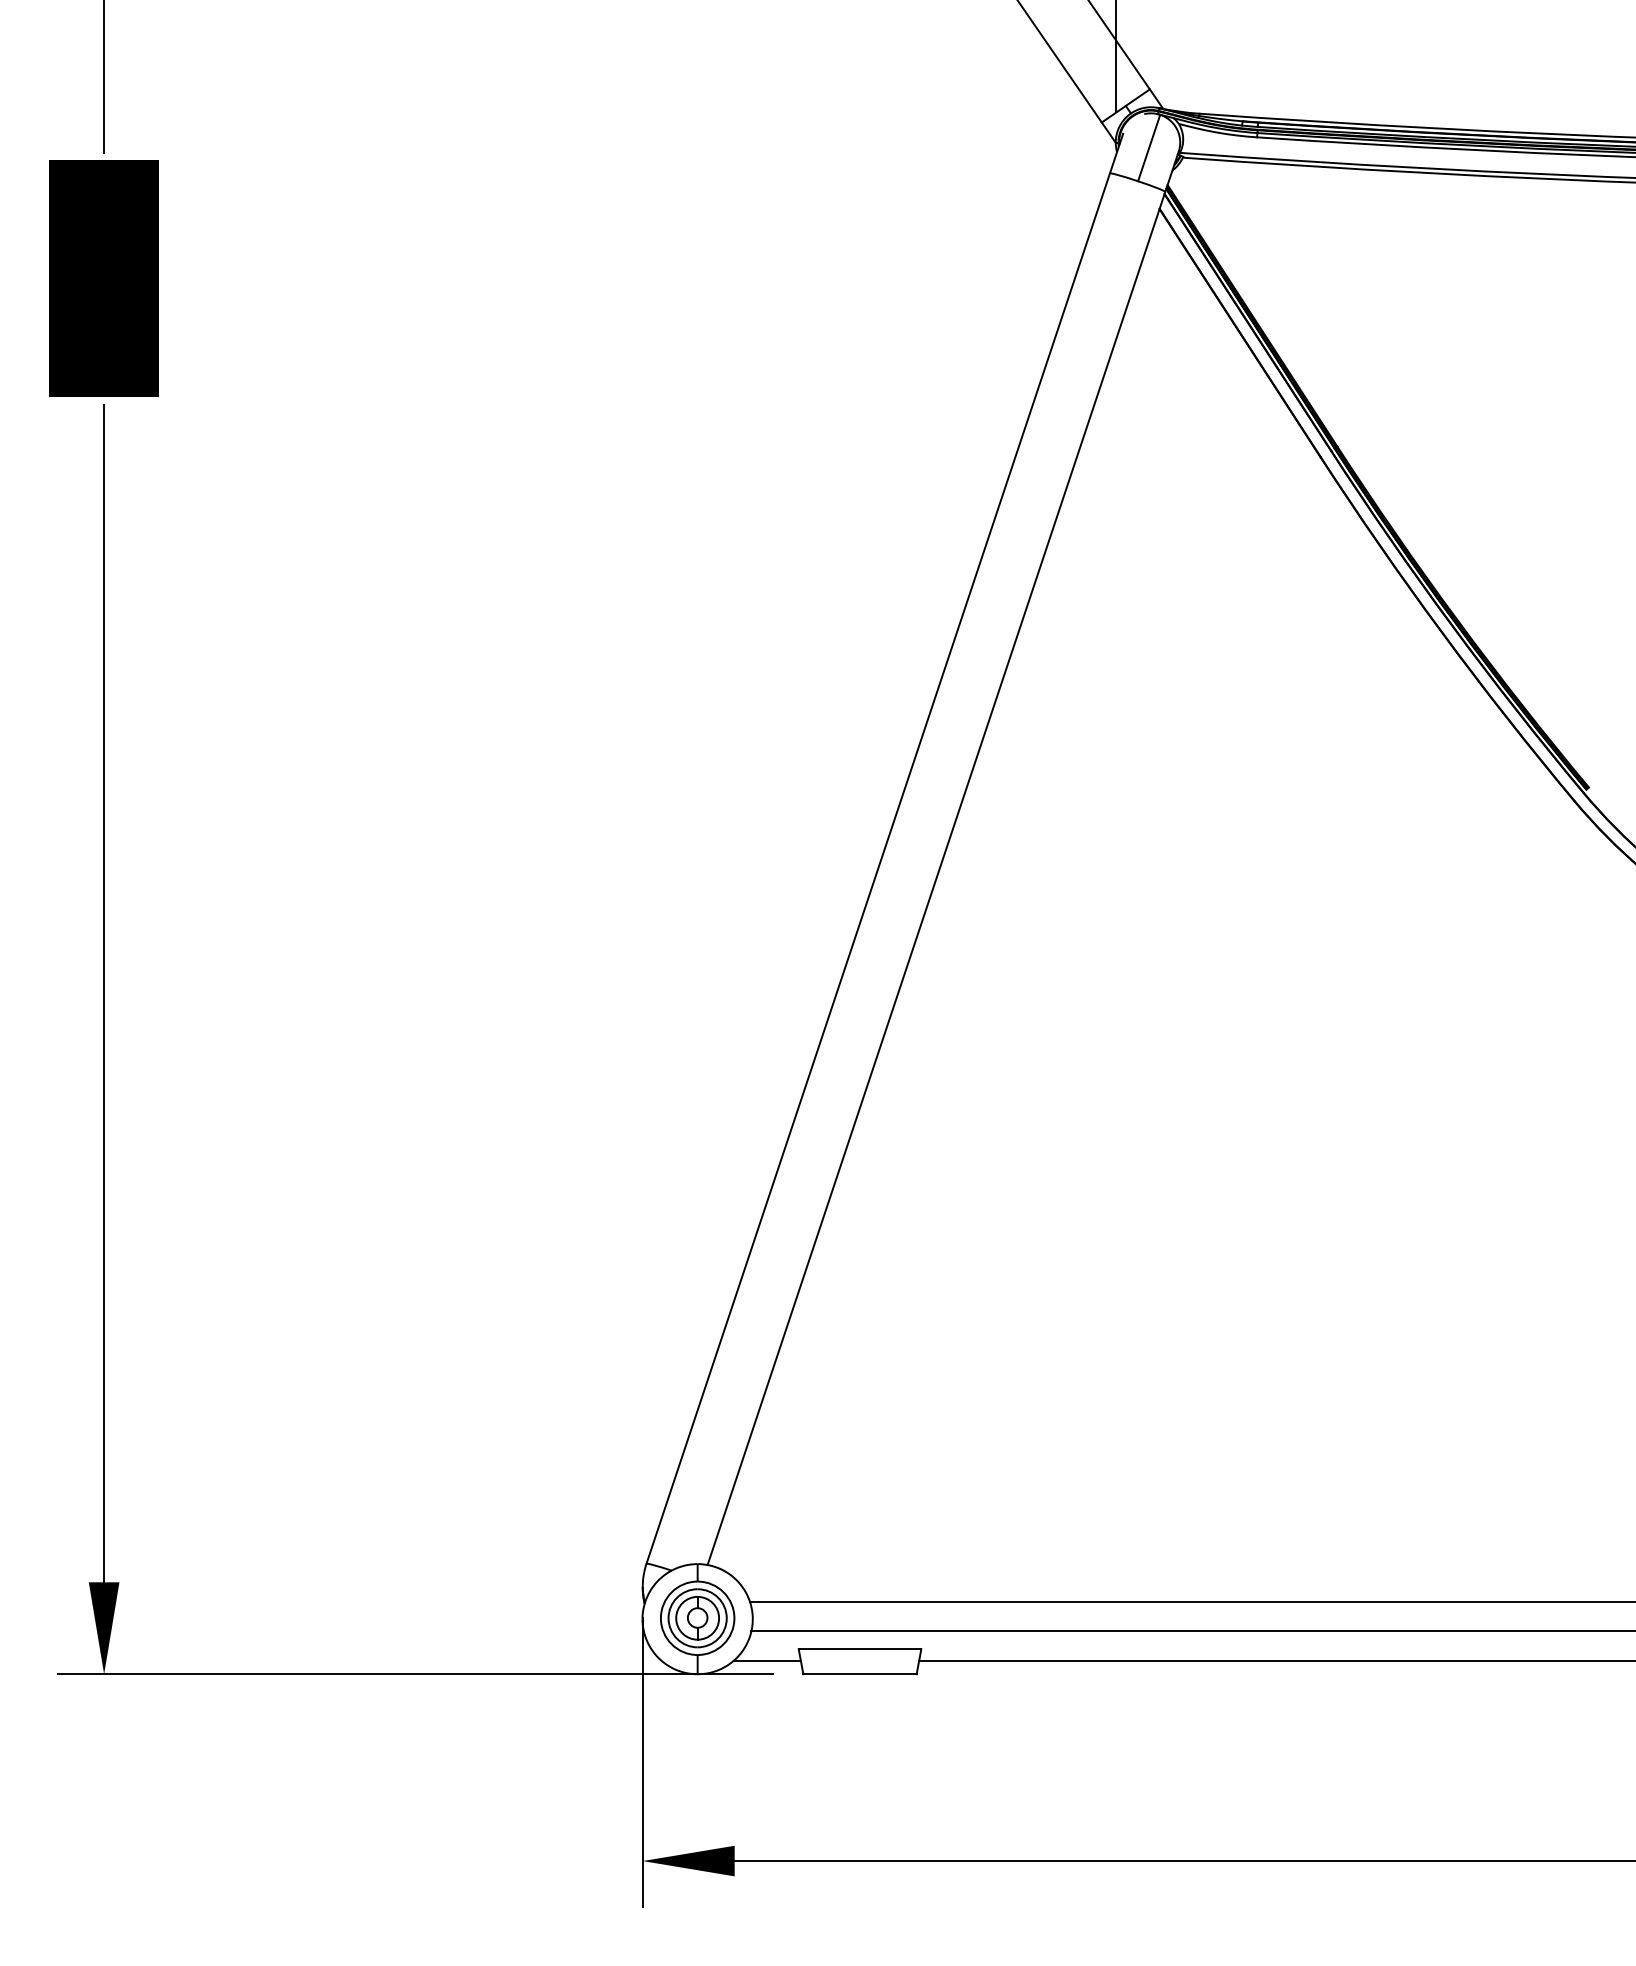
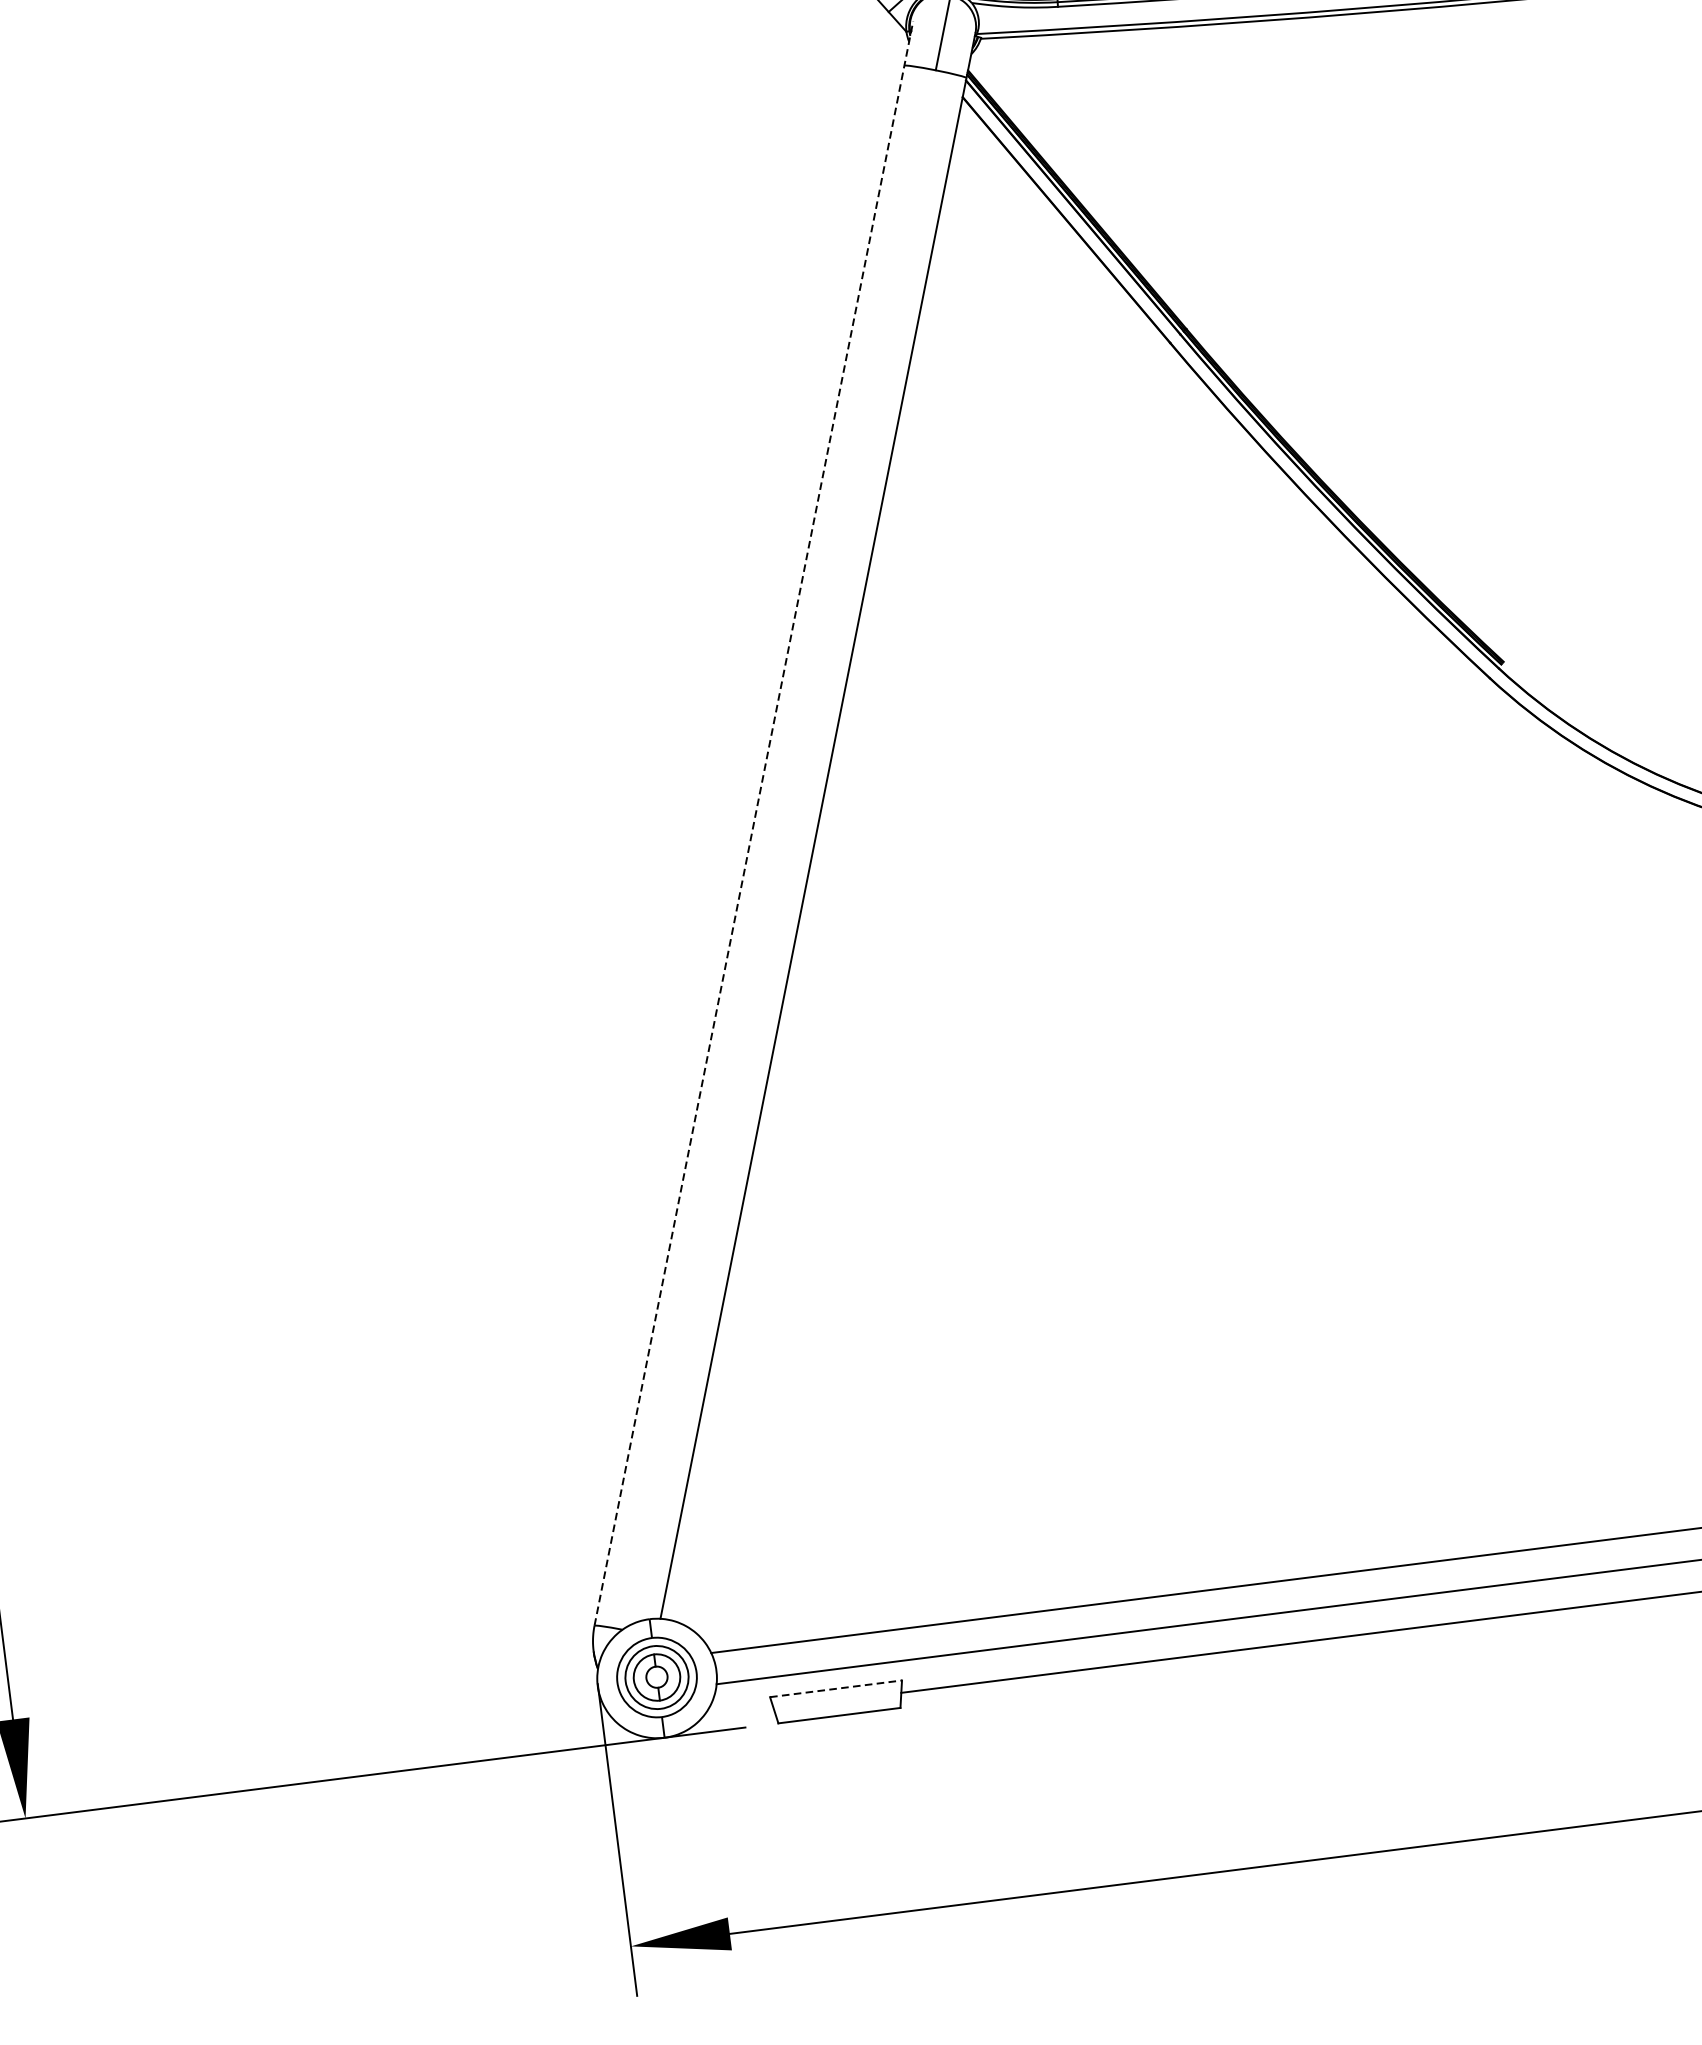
line: (884, 848) -> (753, 823), solid -> dashed
line: (860, 1649) -> (836, 1688), solid -> dashed
line: (767, 1660) -> (737, 1713), removed

